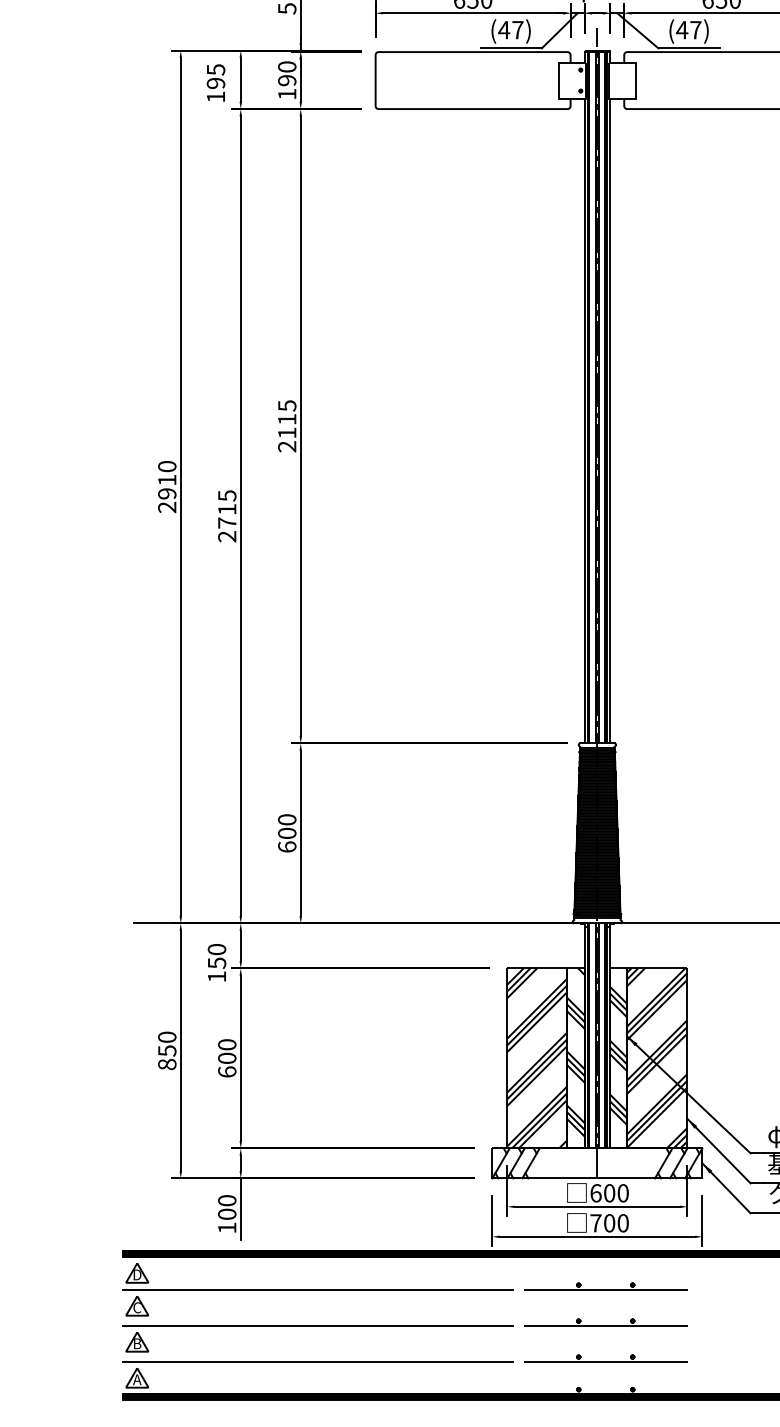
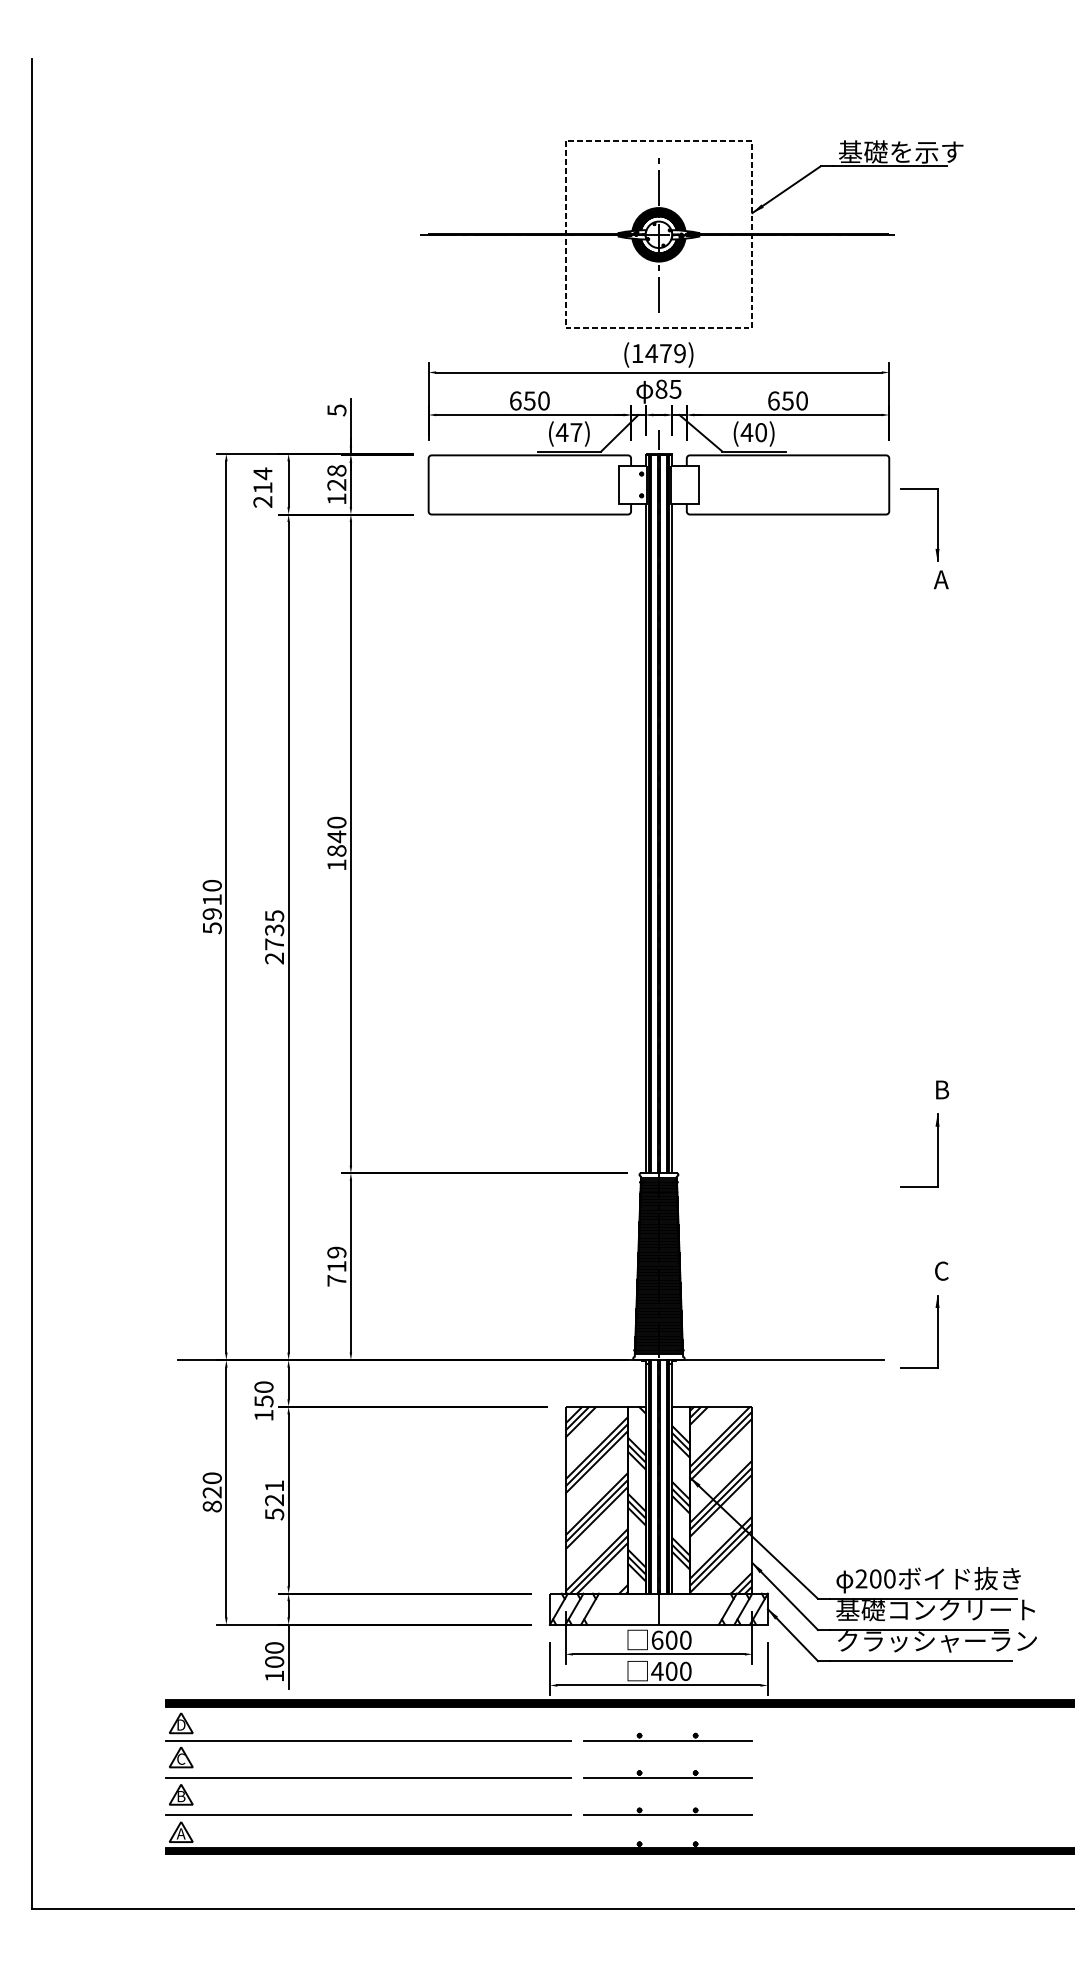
text: (696, 30) -> (761, 432), (47) -> (40)
text: (286, 73) -> (336, 477), 190 -> 128
text: (215, 83) -> (262, 487), 195 -> 214
text: (286, 425) -> (336, 843), 2115 -> 1840
text: (166, 507) -> (211, 928), 2910 -> 5910
text: (227, 509) -> (274, 930), 2715 -> 2735
text: (286, 833) -> (336, 1266), 600 -> 719
text: (166, 1050) -> (211, 1492), 850 -> 820
text: (227, 1058) -> (274, 1500), 600 -> 521
text: (596, 1223) -> (657, 1671), 700 -> 400

